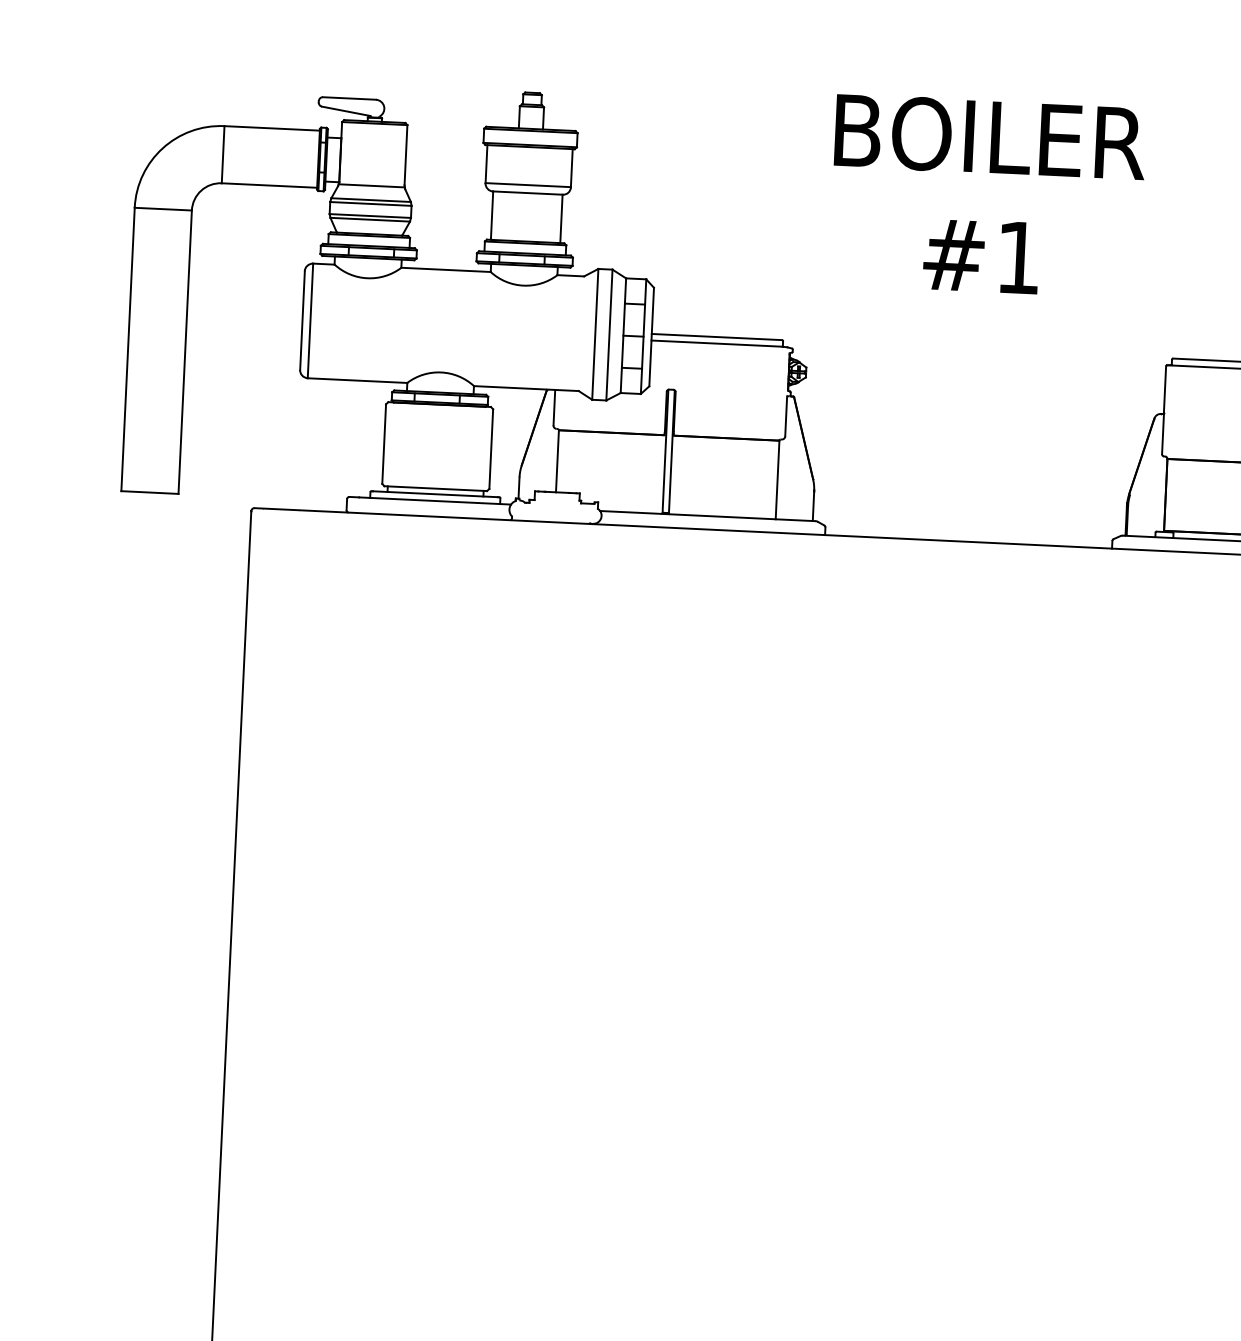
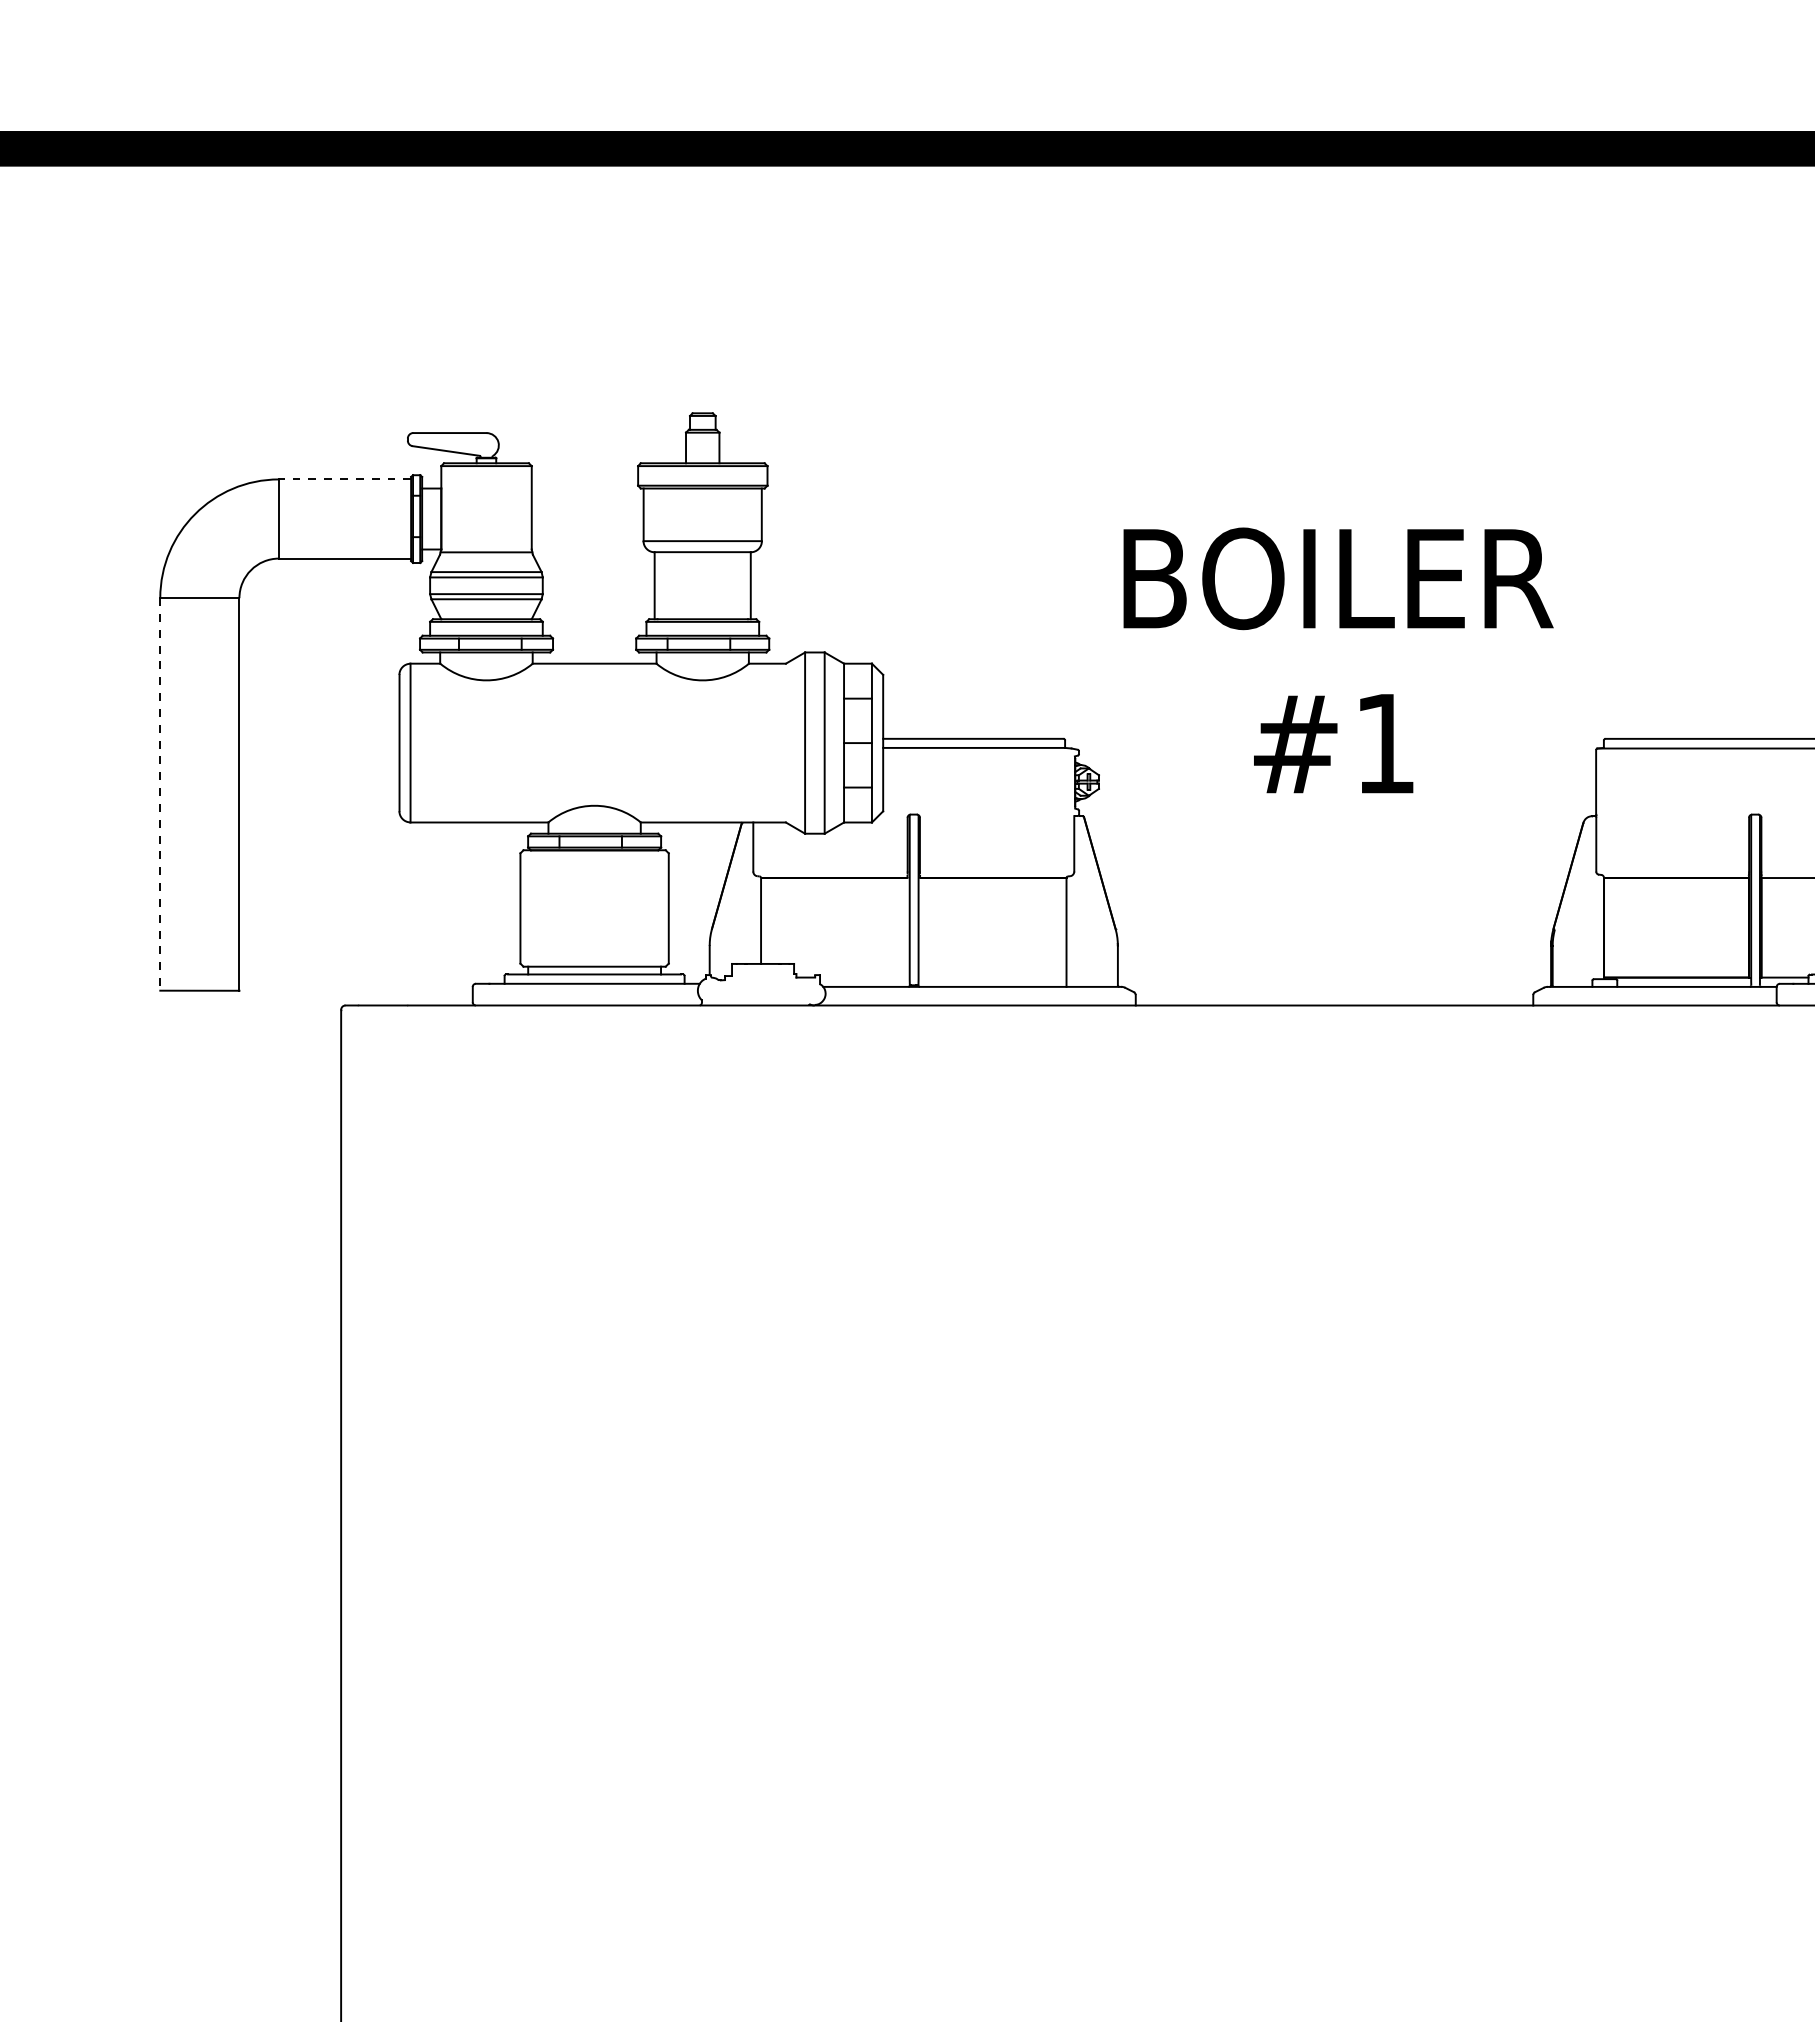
line: (271, 128) -> (344, 479), solid -> dashed
text: (987, 196) -> (1338, 660), moved
line: (128, 349) -> (160, 794), solid -> dashed

